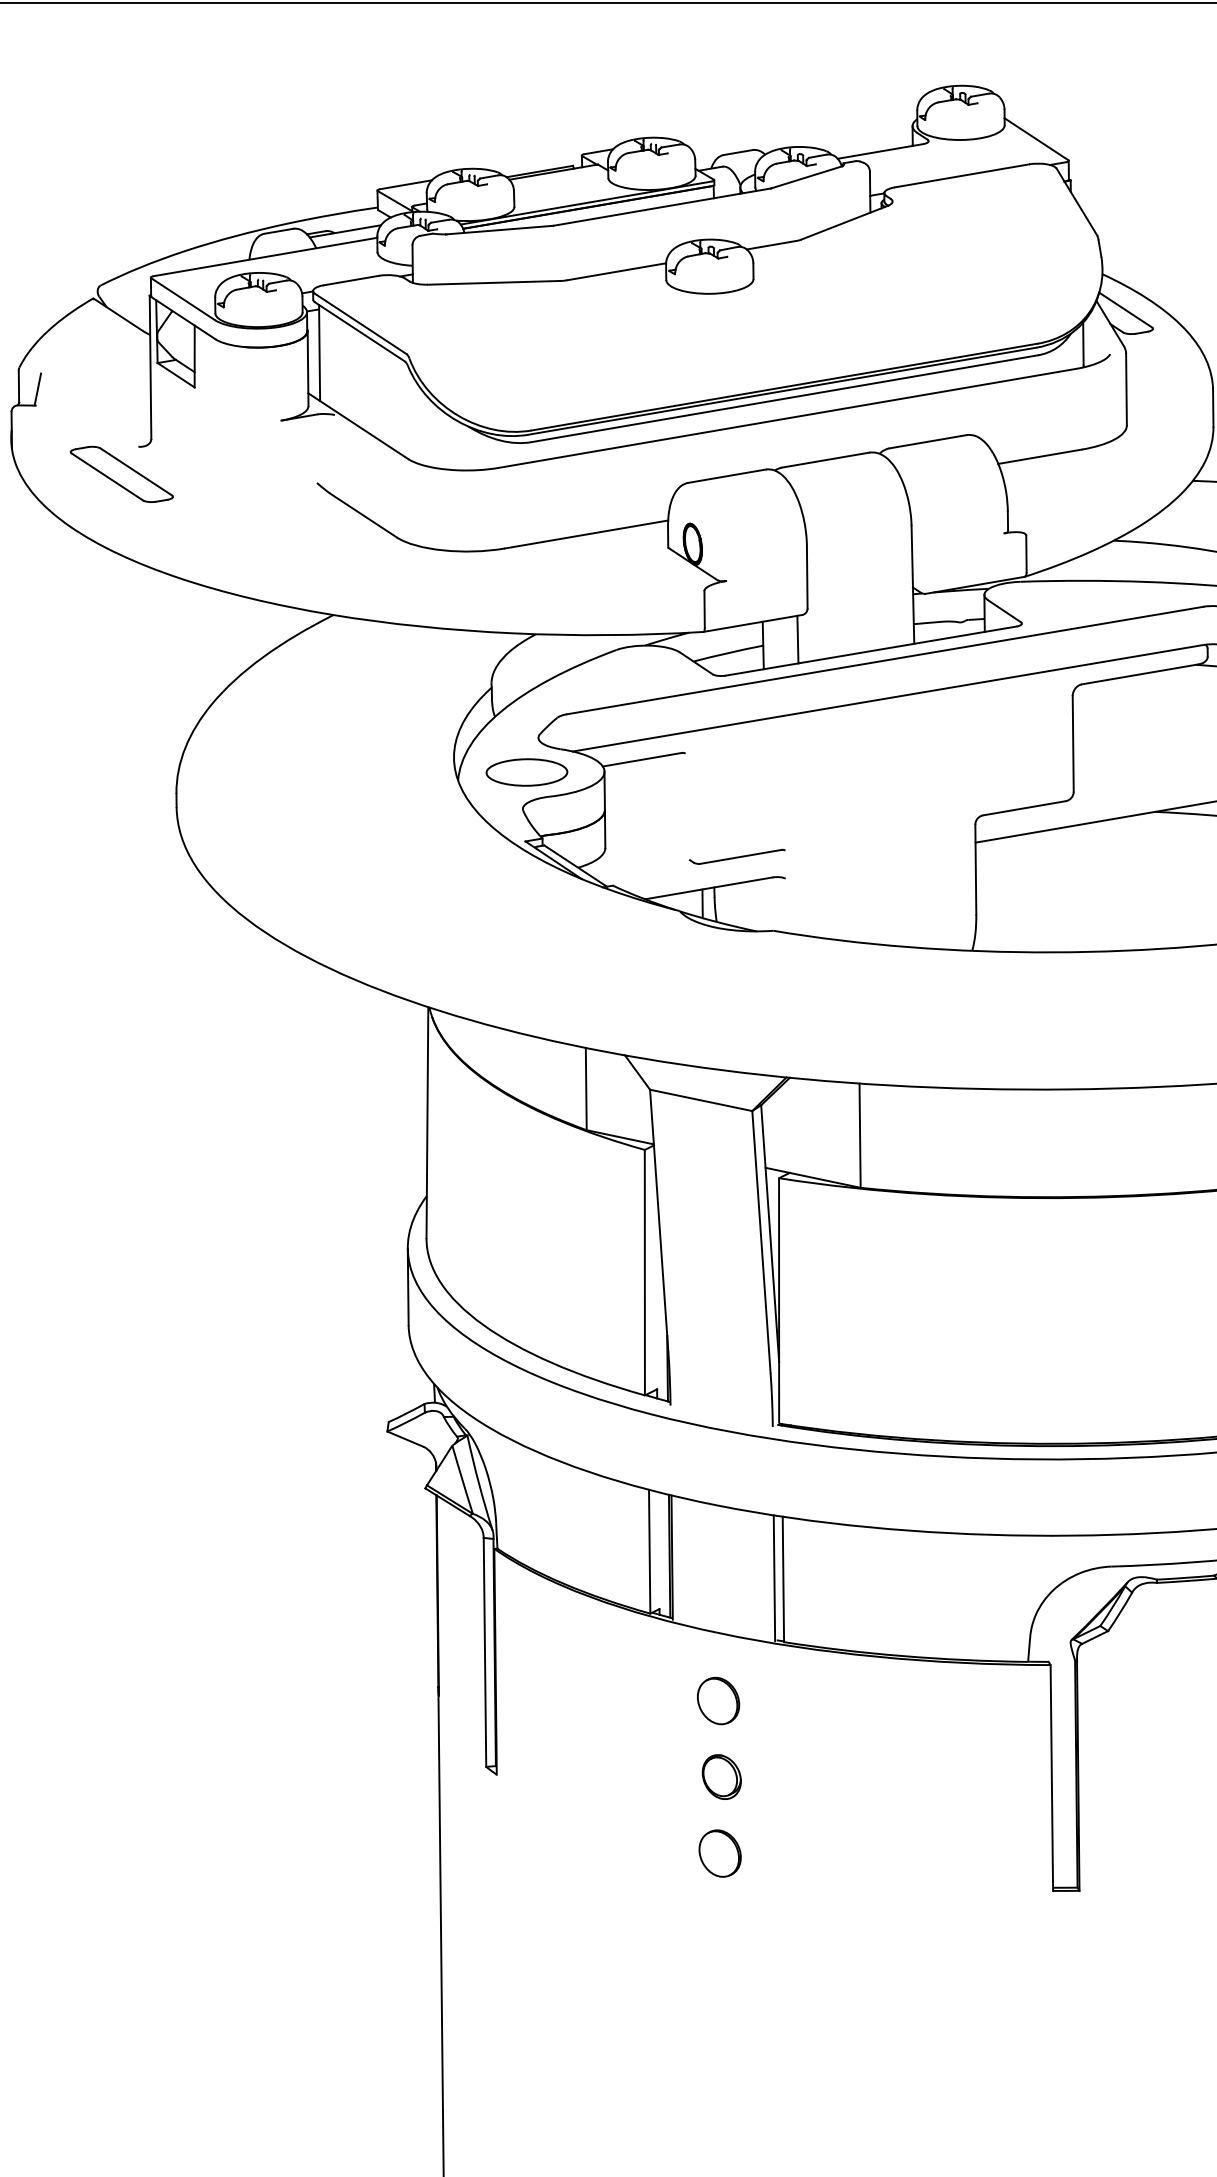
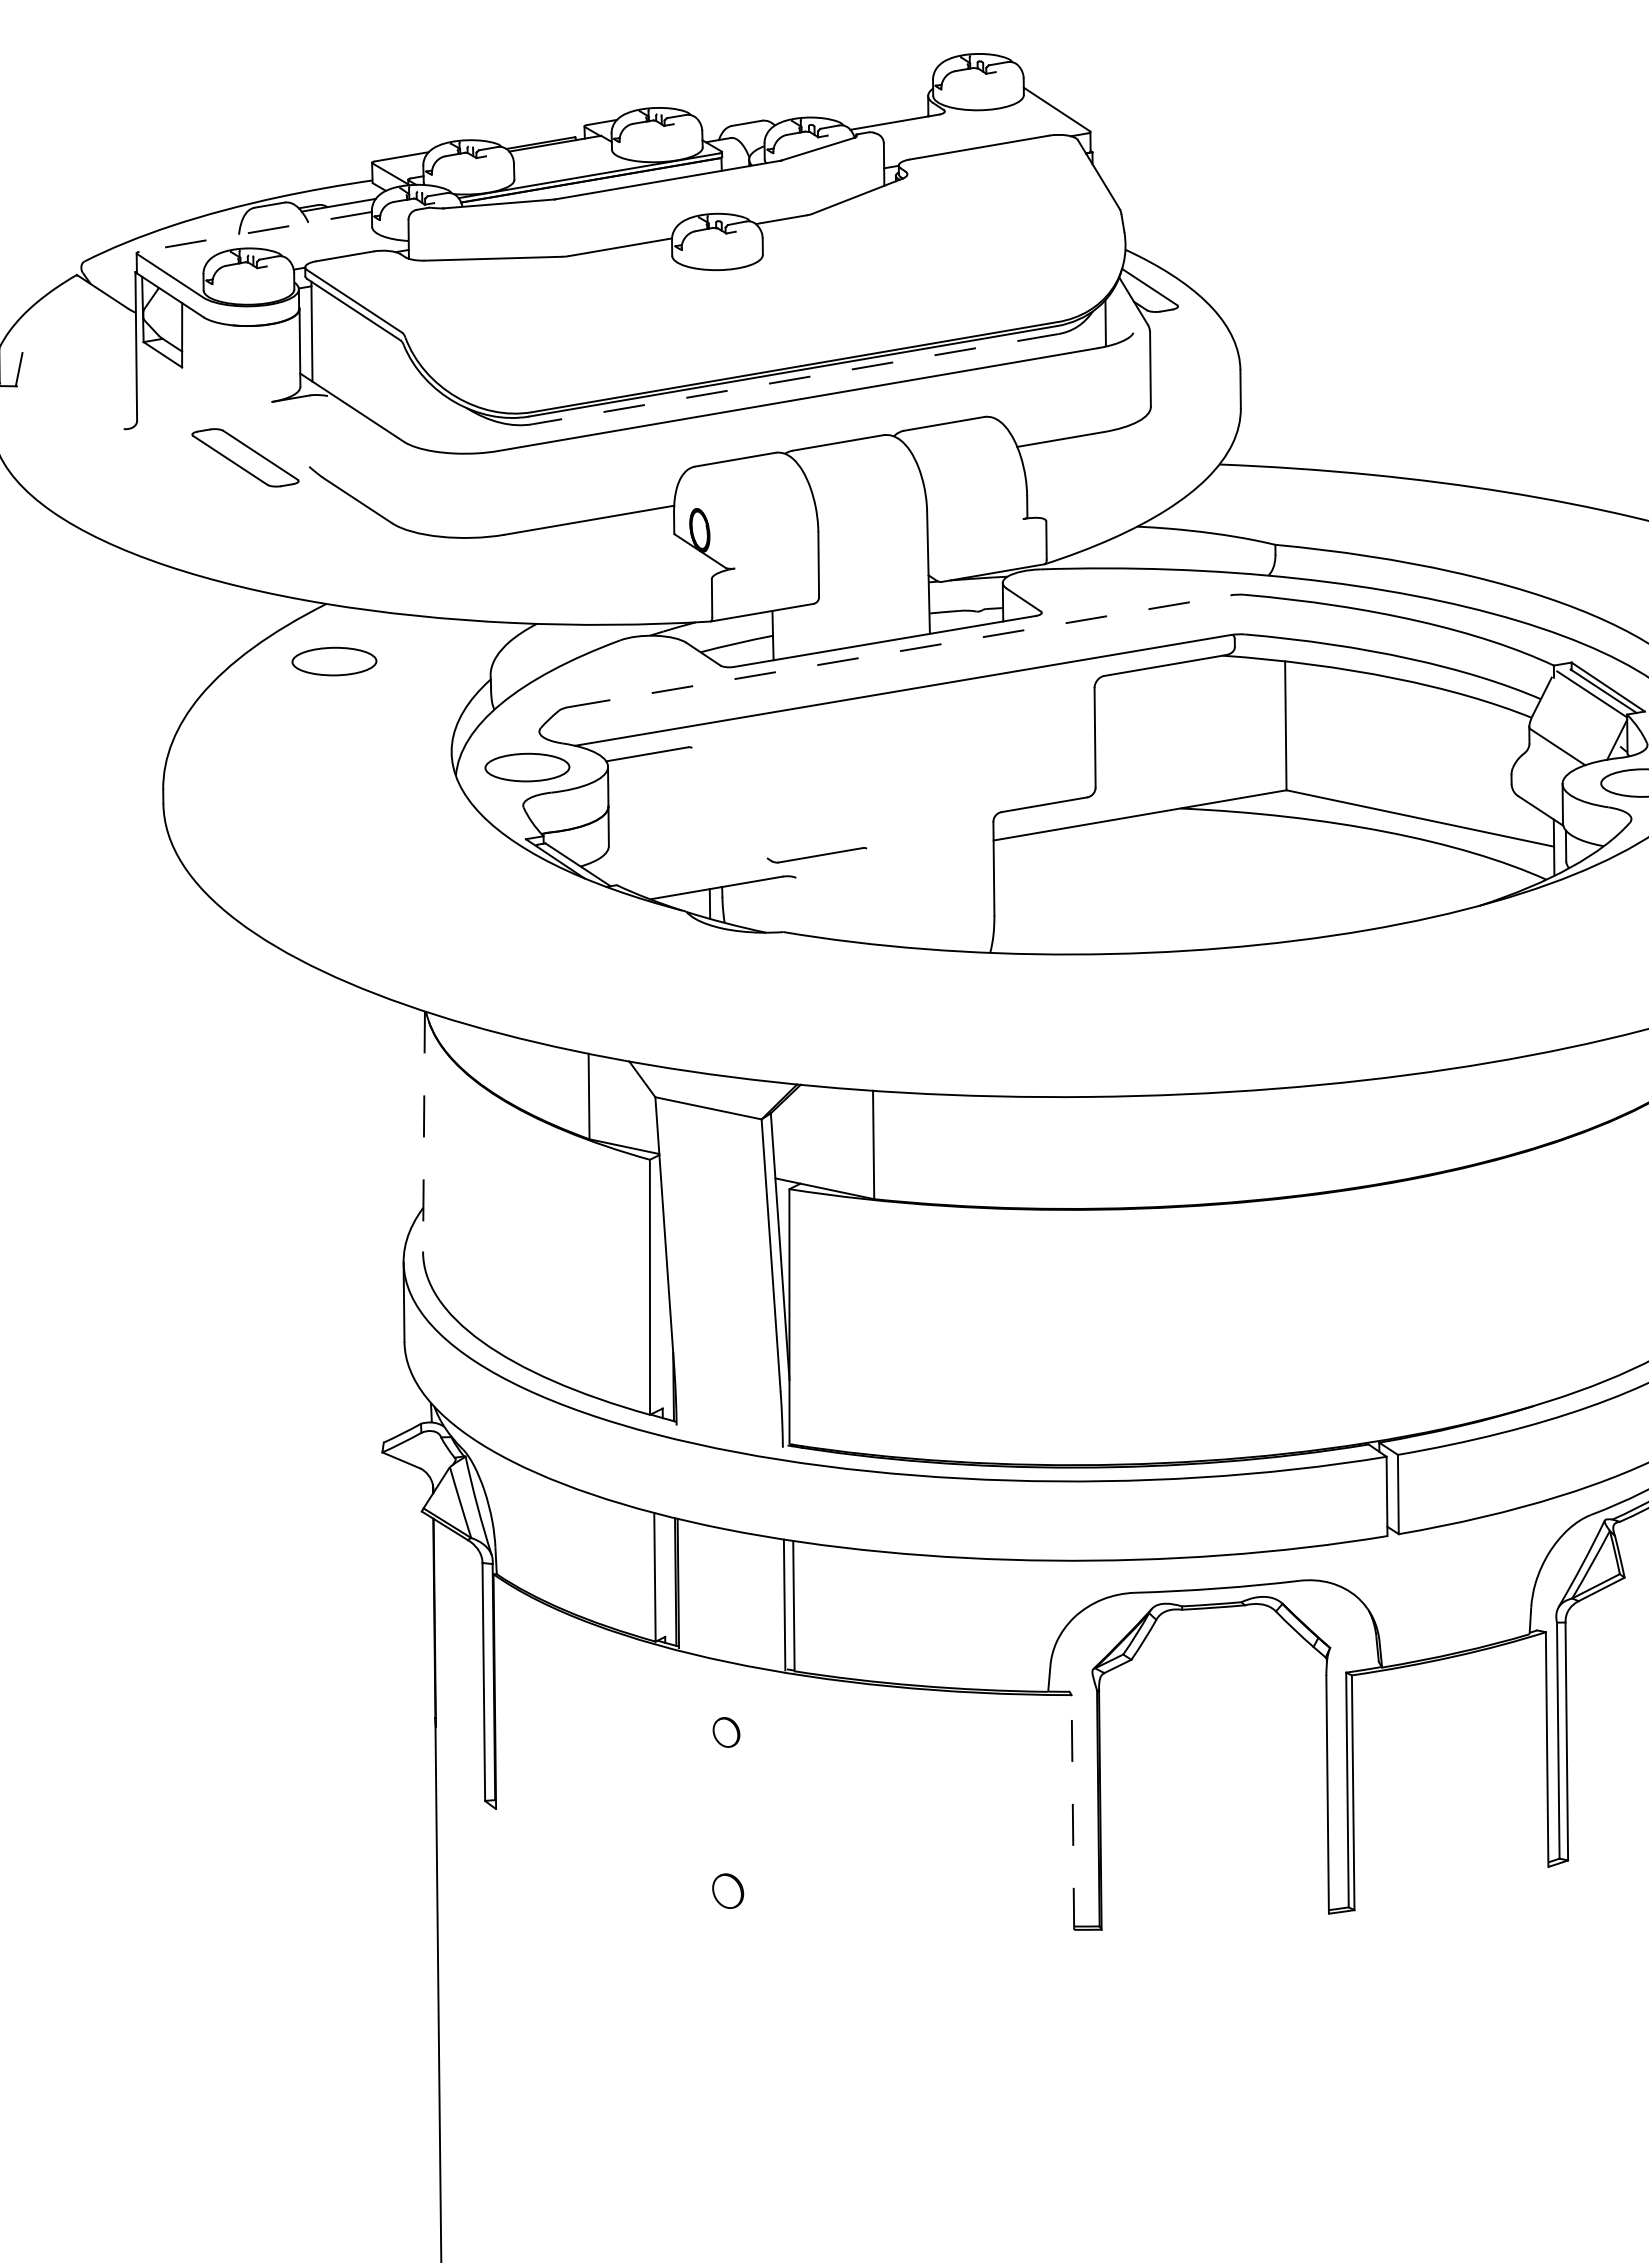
line: (265, 256) -> (255, 231), solid -> dashed
line: (783, 399) -> (794, 379), solid -> dashed
part: (121, 474) -> (245, 457), moved
line: (797, 639) -> (808, 629), removed
line: (885, 660) -> (900, 651), solid -> dashed
part: (341, 670) -> (334, 661), added
part: (736, 857) -> (816, 855), moved
line: (427, 1122) -> (424, 1131), solid -> dashed
part: (718, 1701) -> (726, 1732), size x0.6
part: (721, 1777) -> (729, 1811), removed
line: (1051, 1777) -> (1072, 1811), solid -> dashed
part: (719, 1854) -> (727, 1891), size x0.7

